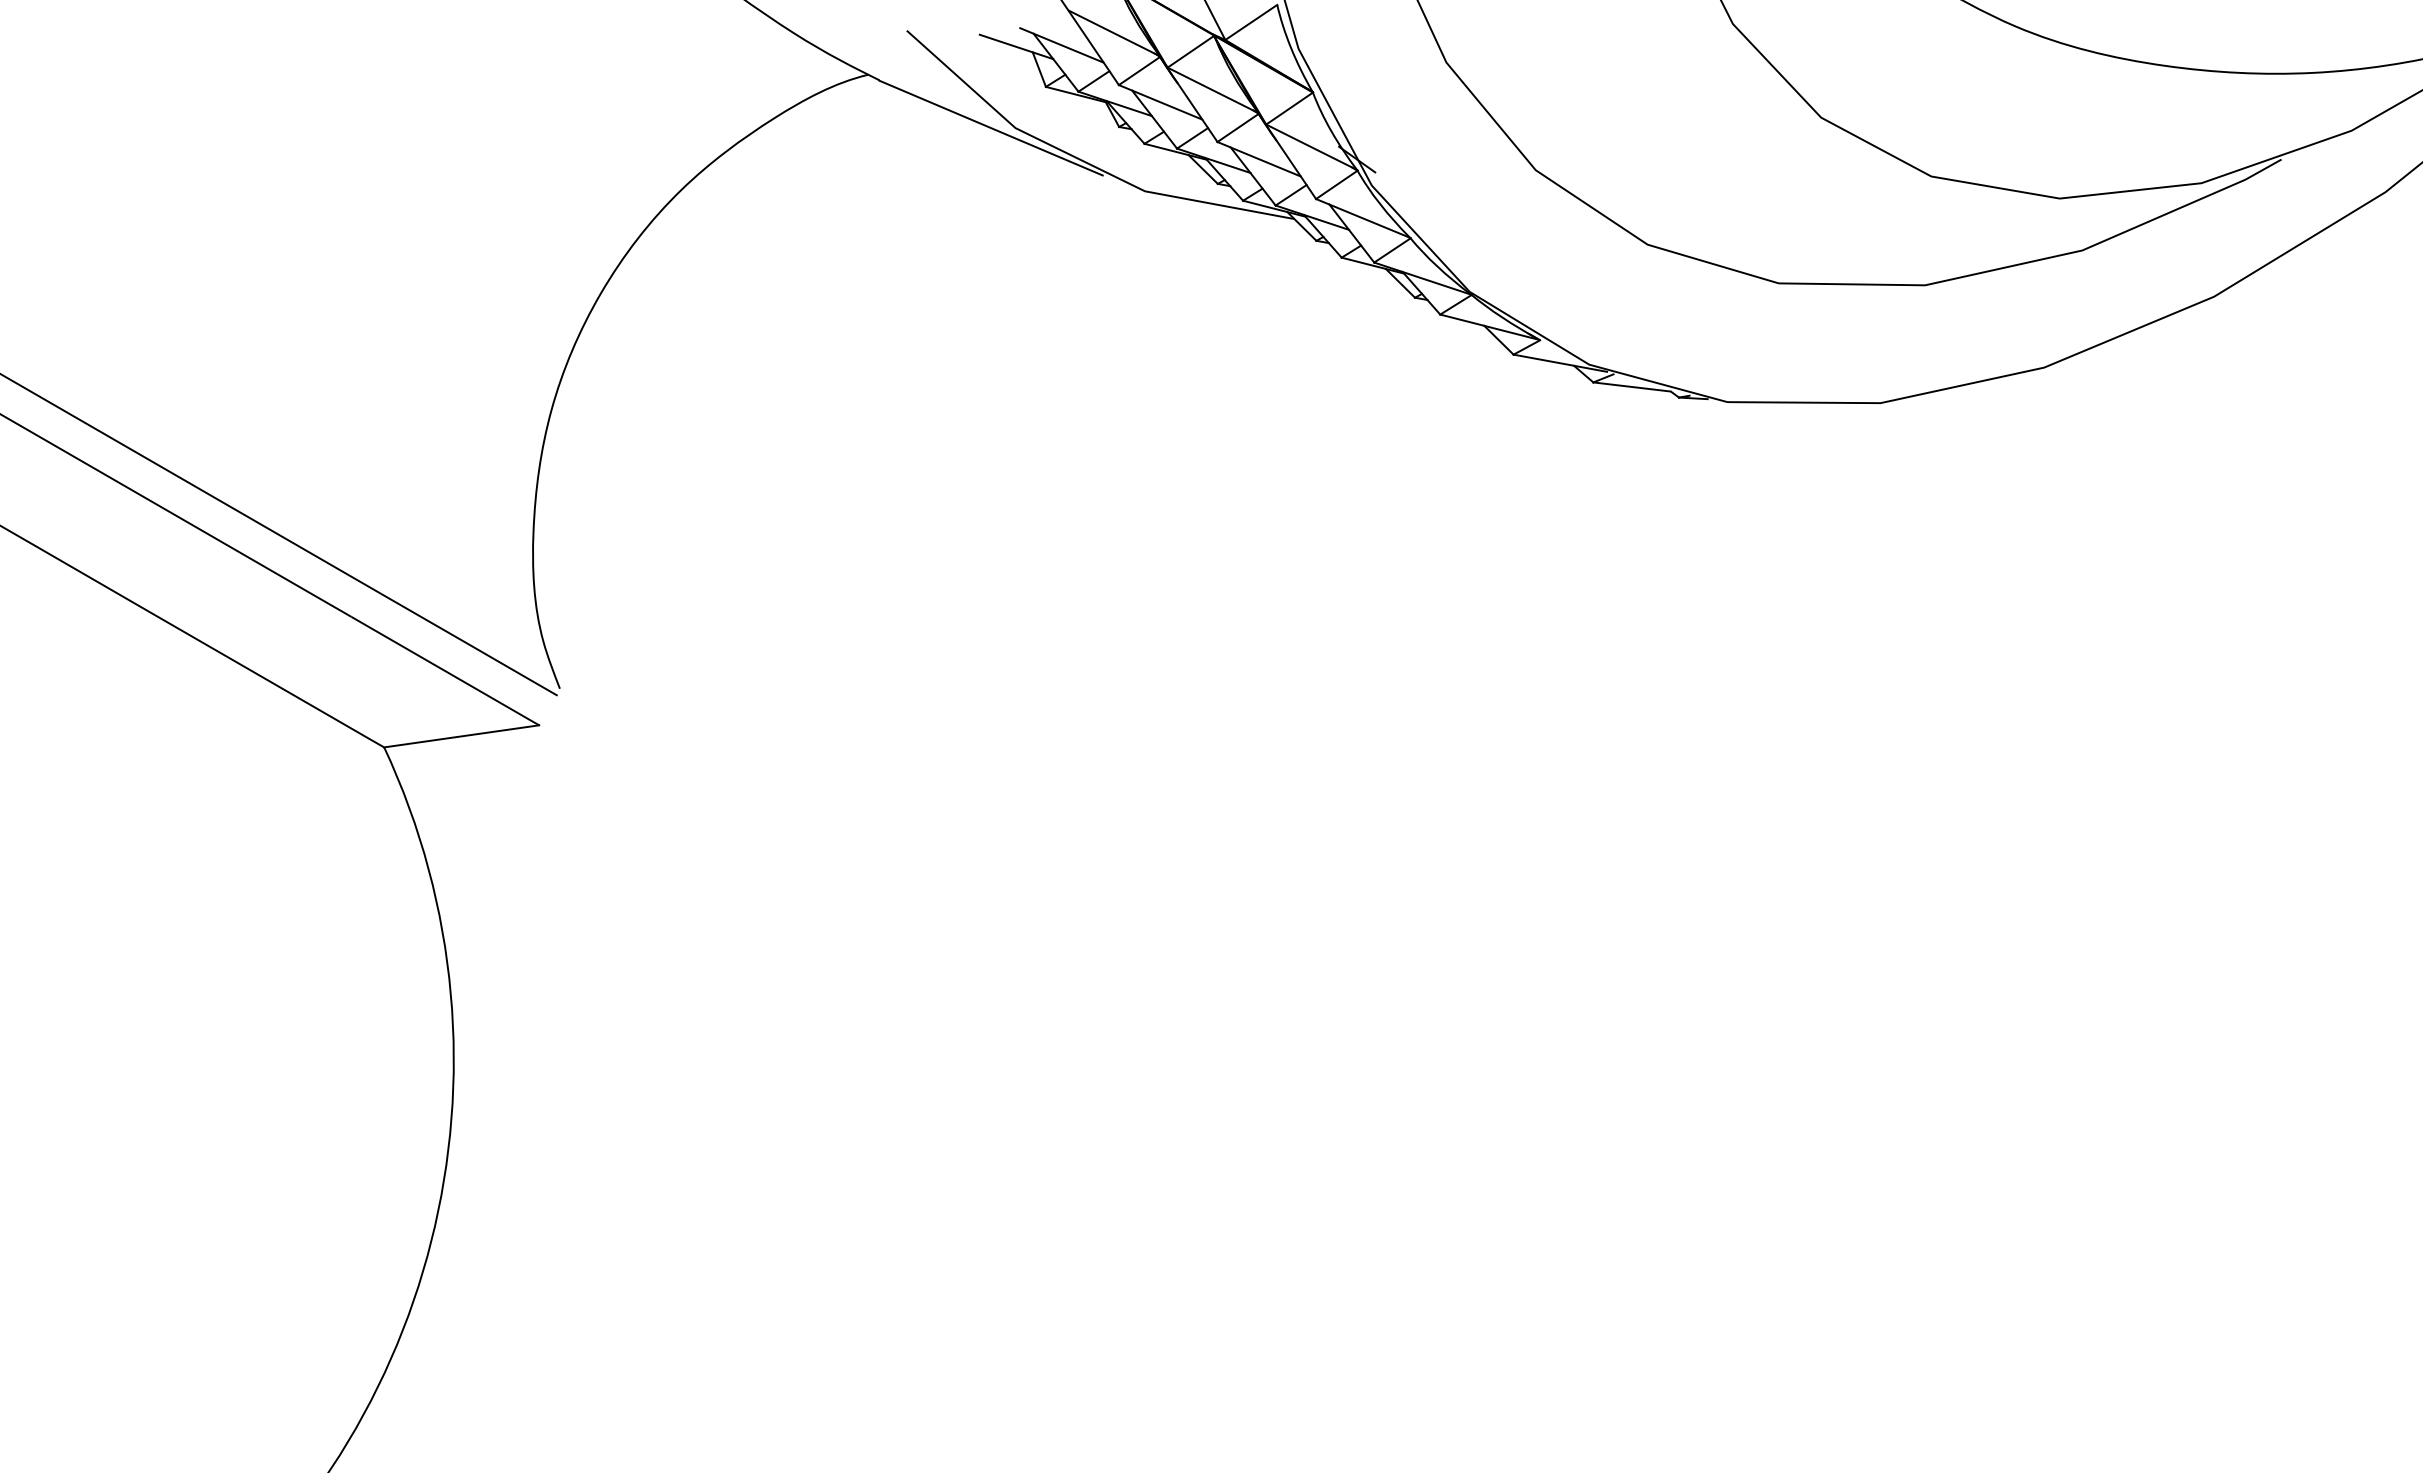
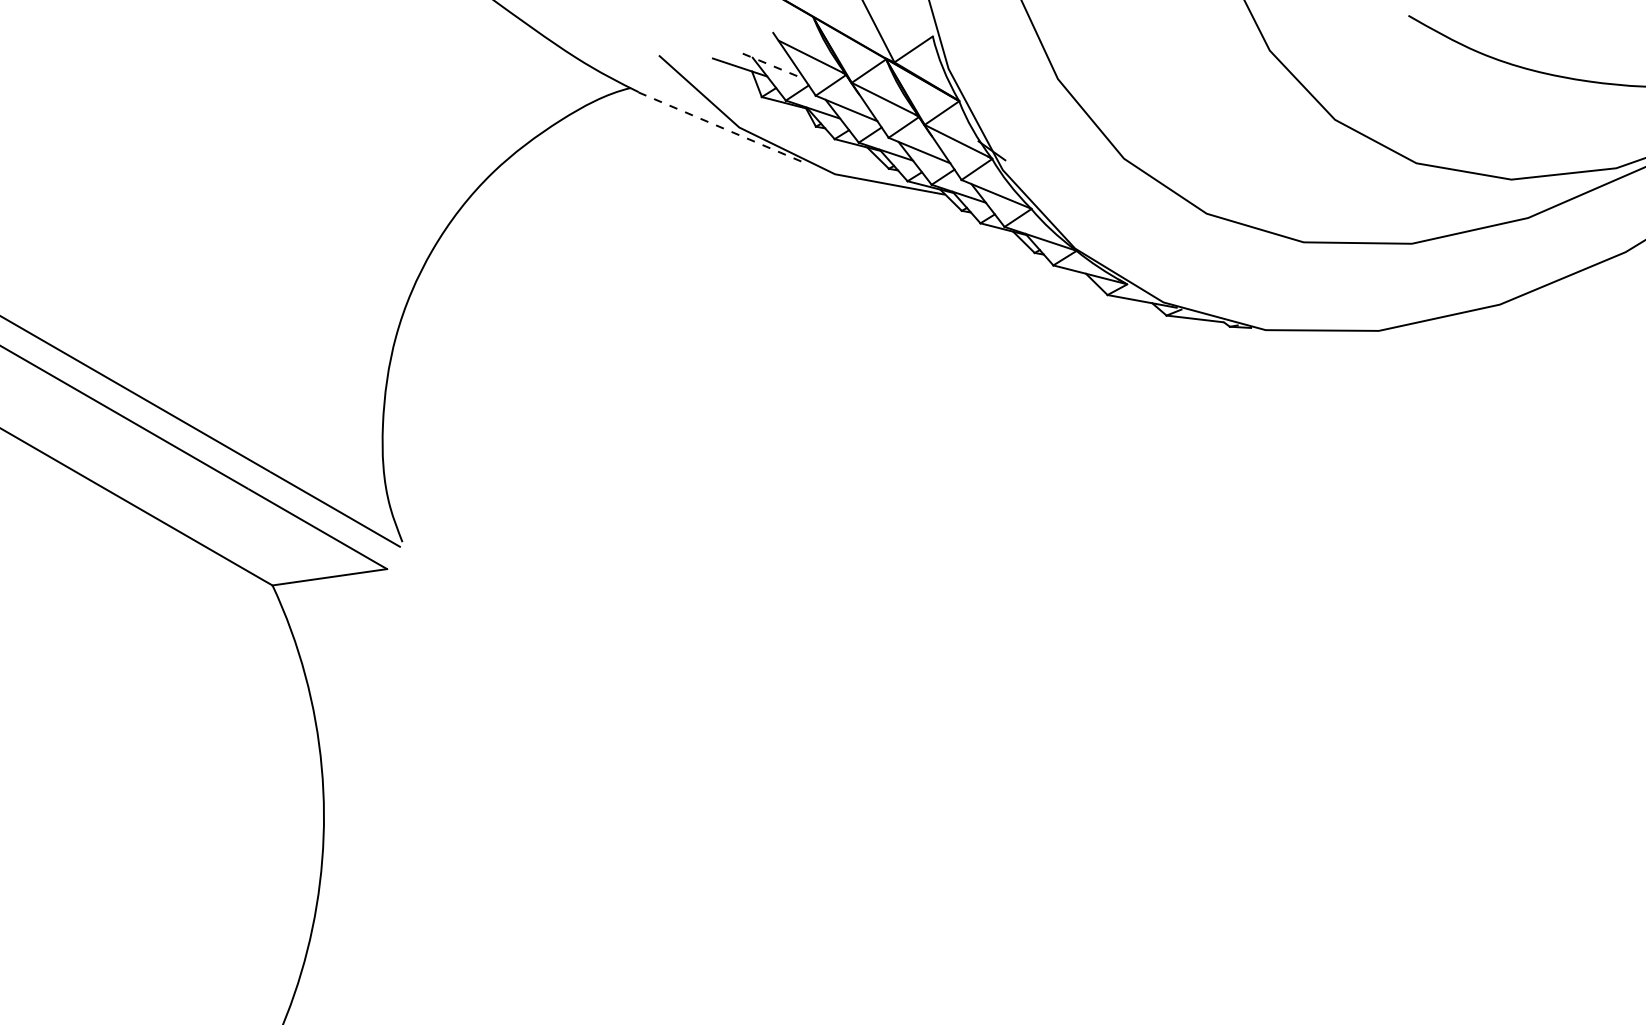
line: (1062, 45) -> (774, 66), solid -> dashed
line: (991, 128) -> (721, 127), solid -> dashed

